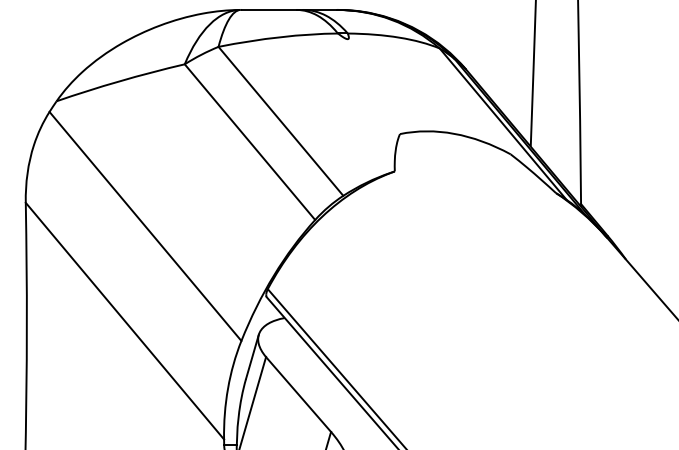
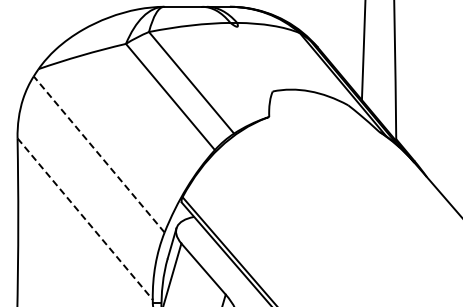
line: (145, 226) -> (99, 154), solid -> dashed
line: (125, 321) -> (85, 219), solid -> dashed

